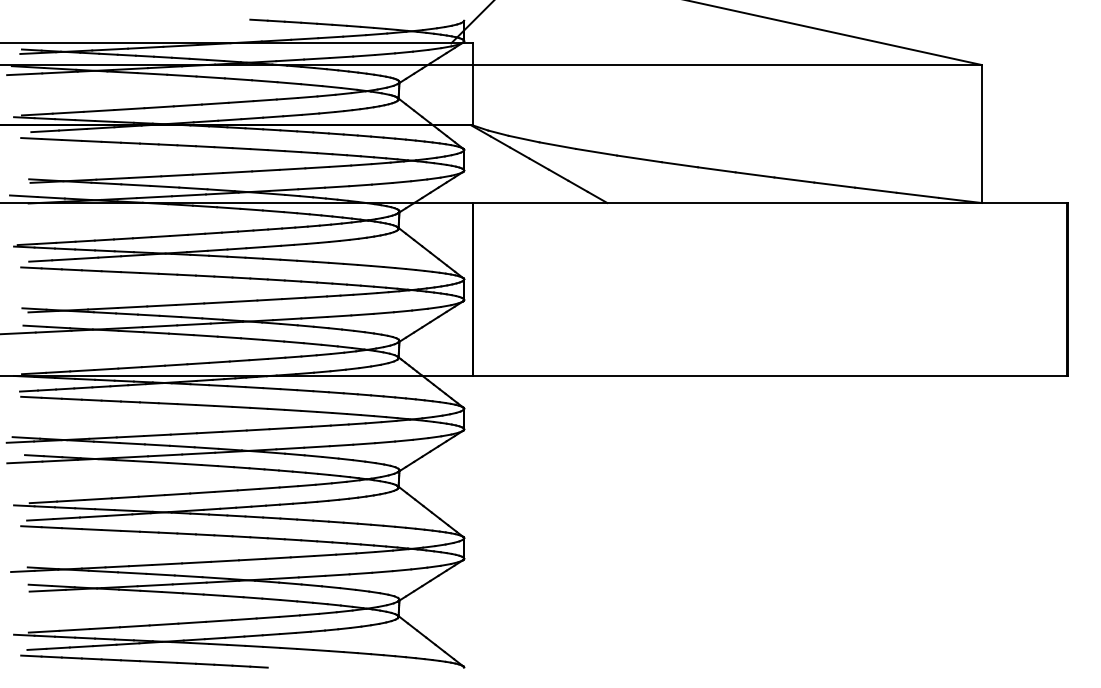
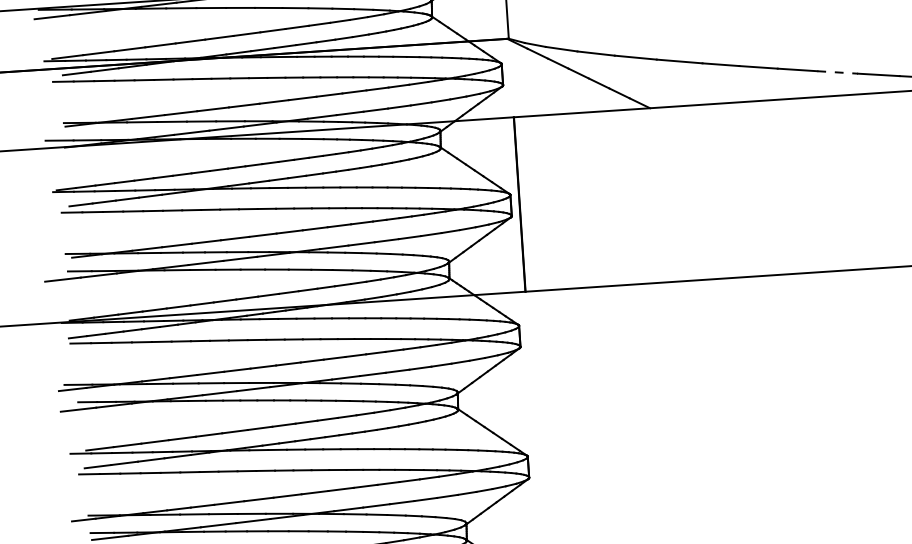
line: (794, 180) -> (837, 72), solid -> dashed

